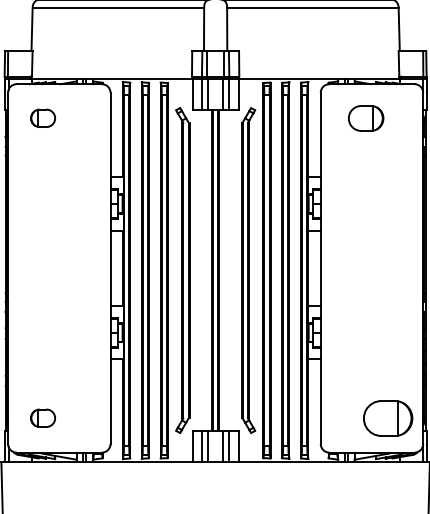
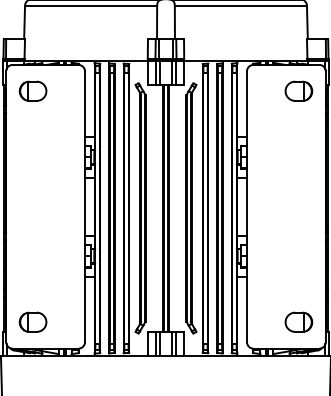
part: (42, 117) -> (32, 90), size x1.43
part: (365, 117) -> (298, 90), moved
part: (42, 417) -> (32, 321), size x1.43
part: (387, 417) -> (298, 321), size x0.71

